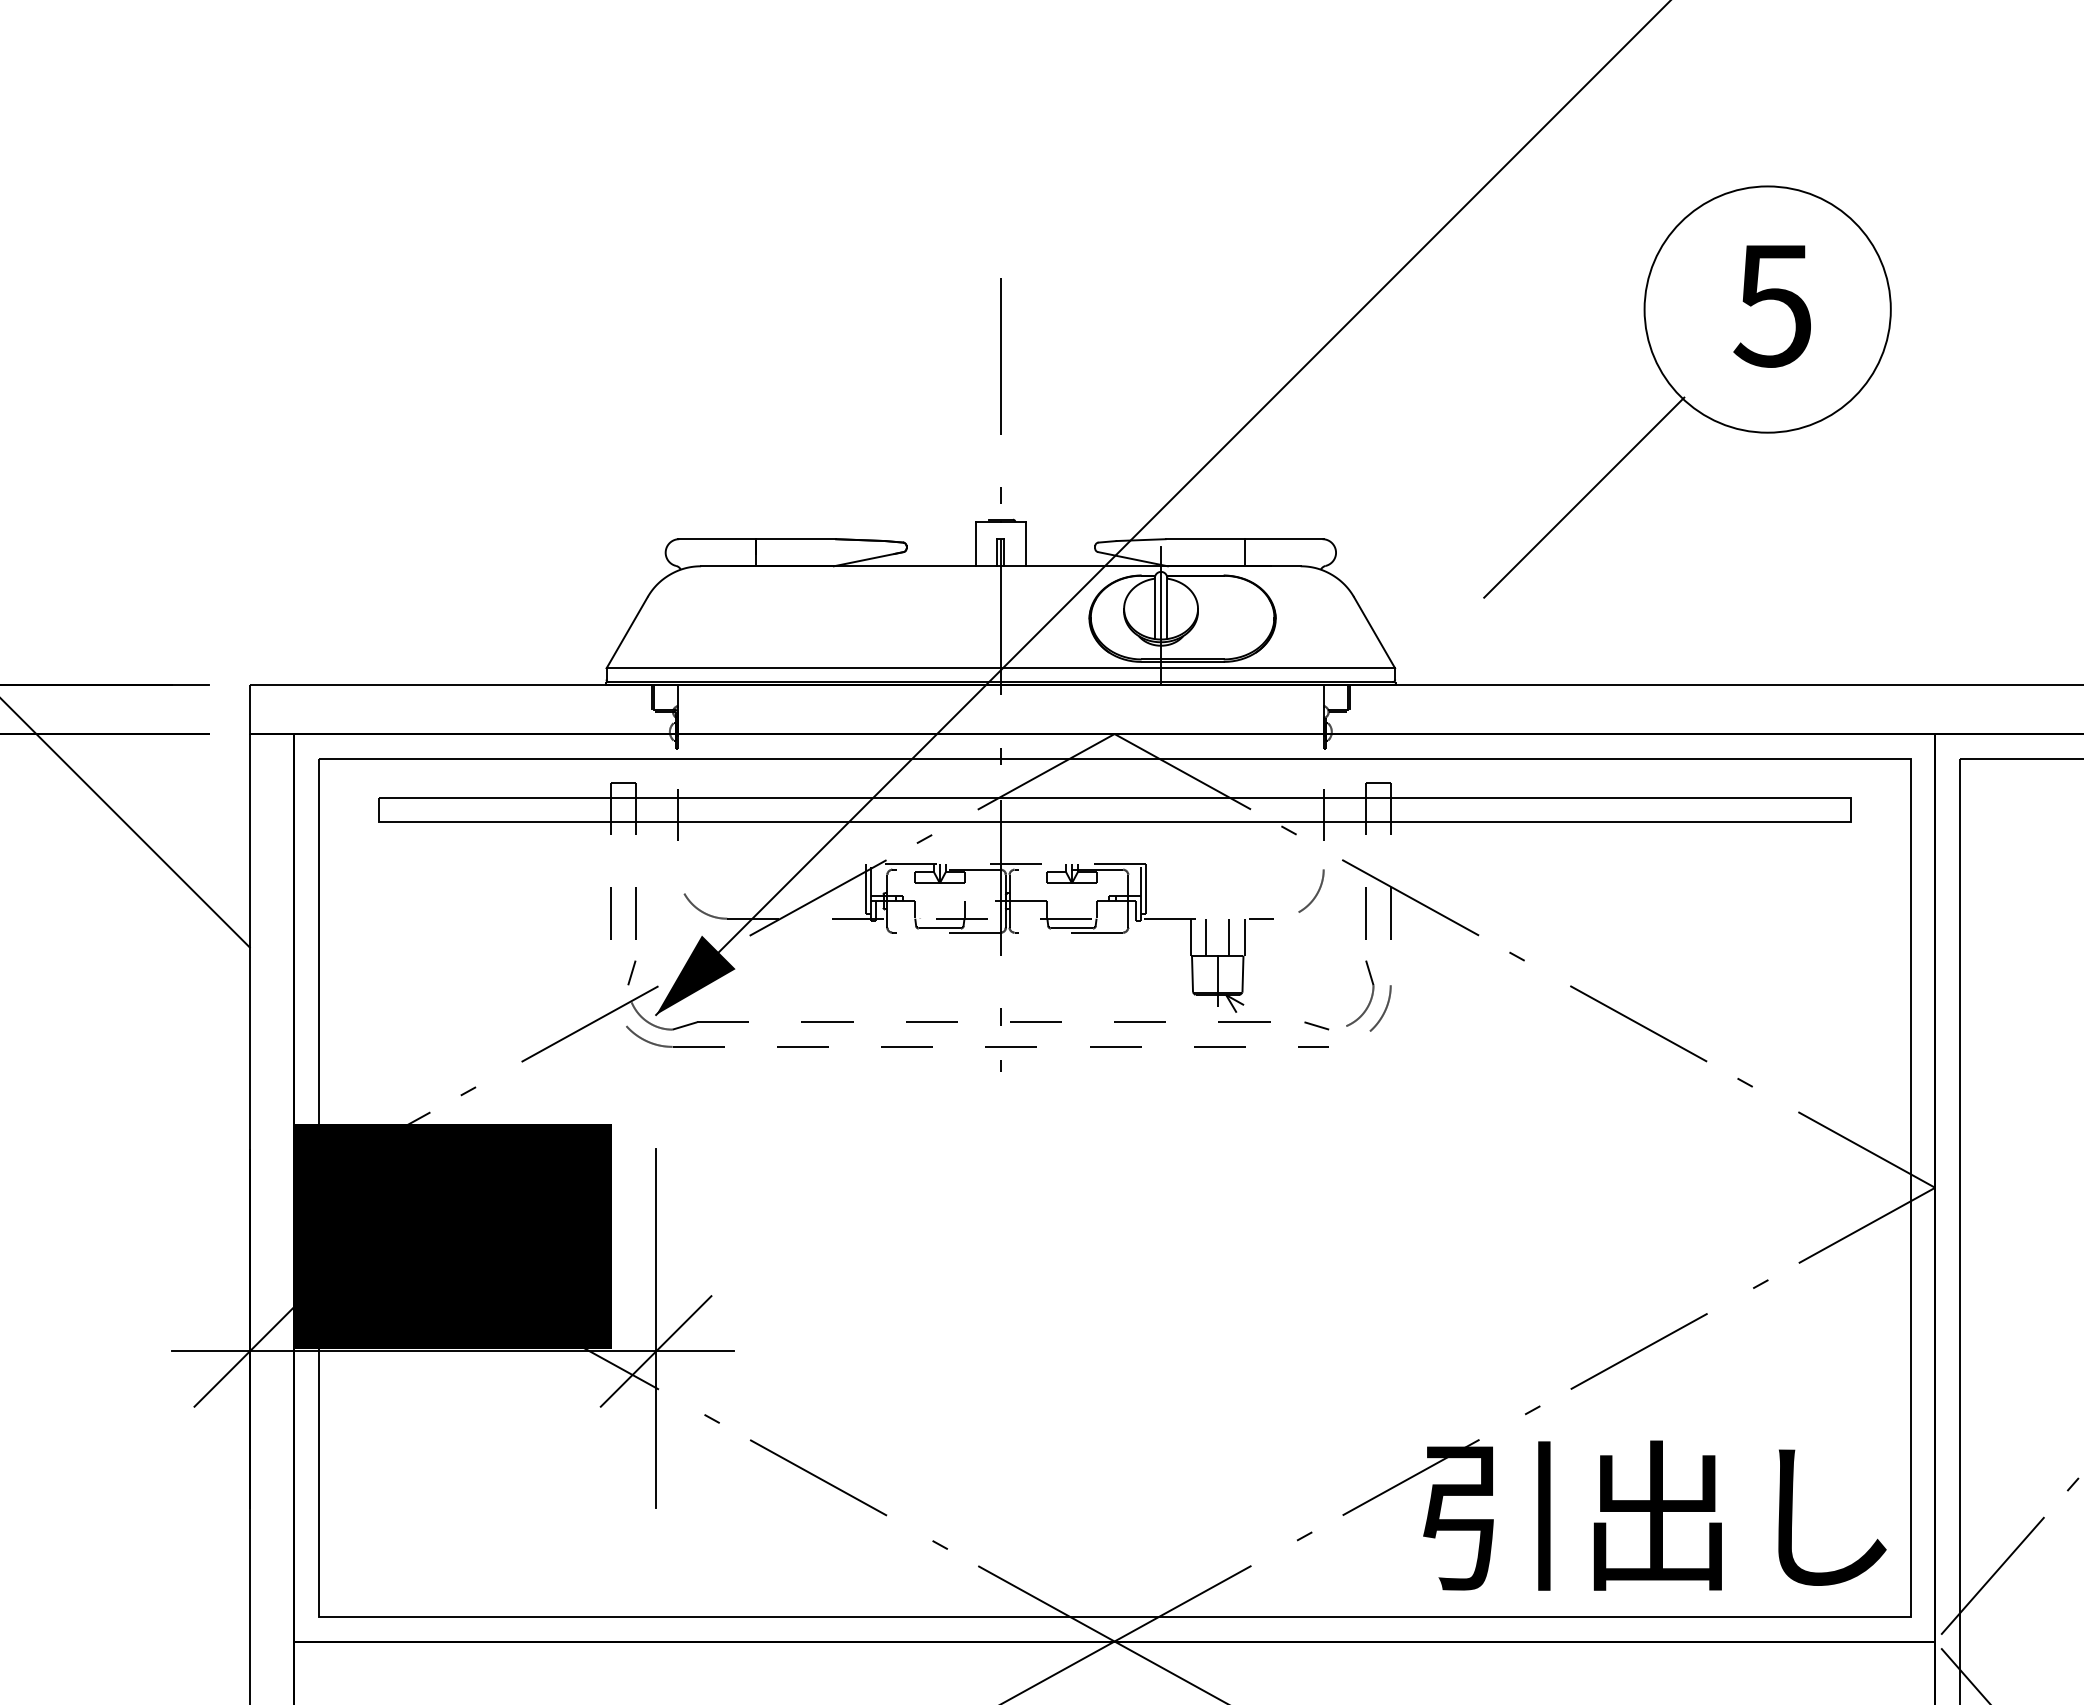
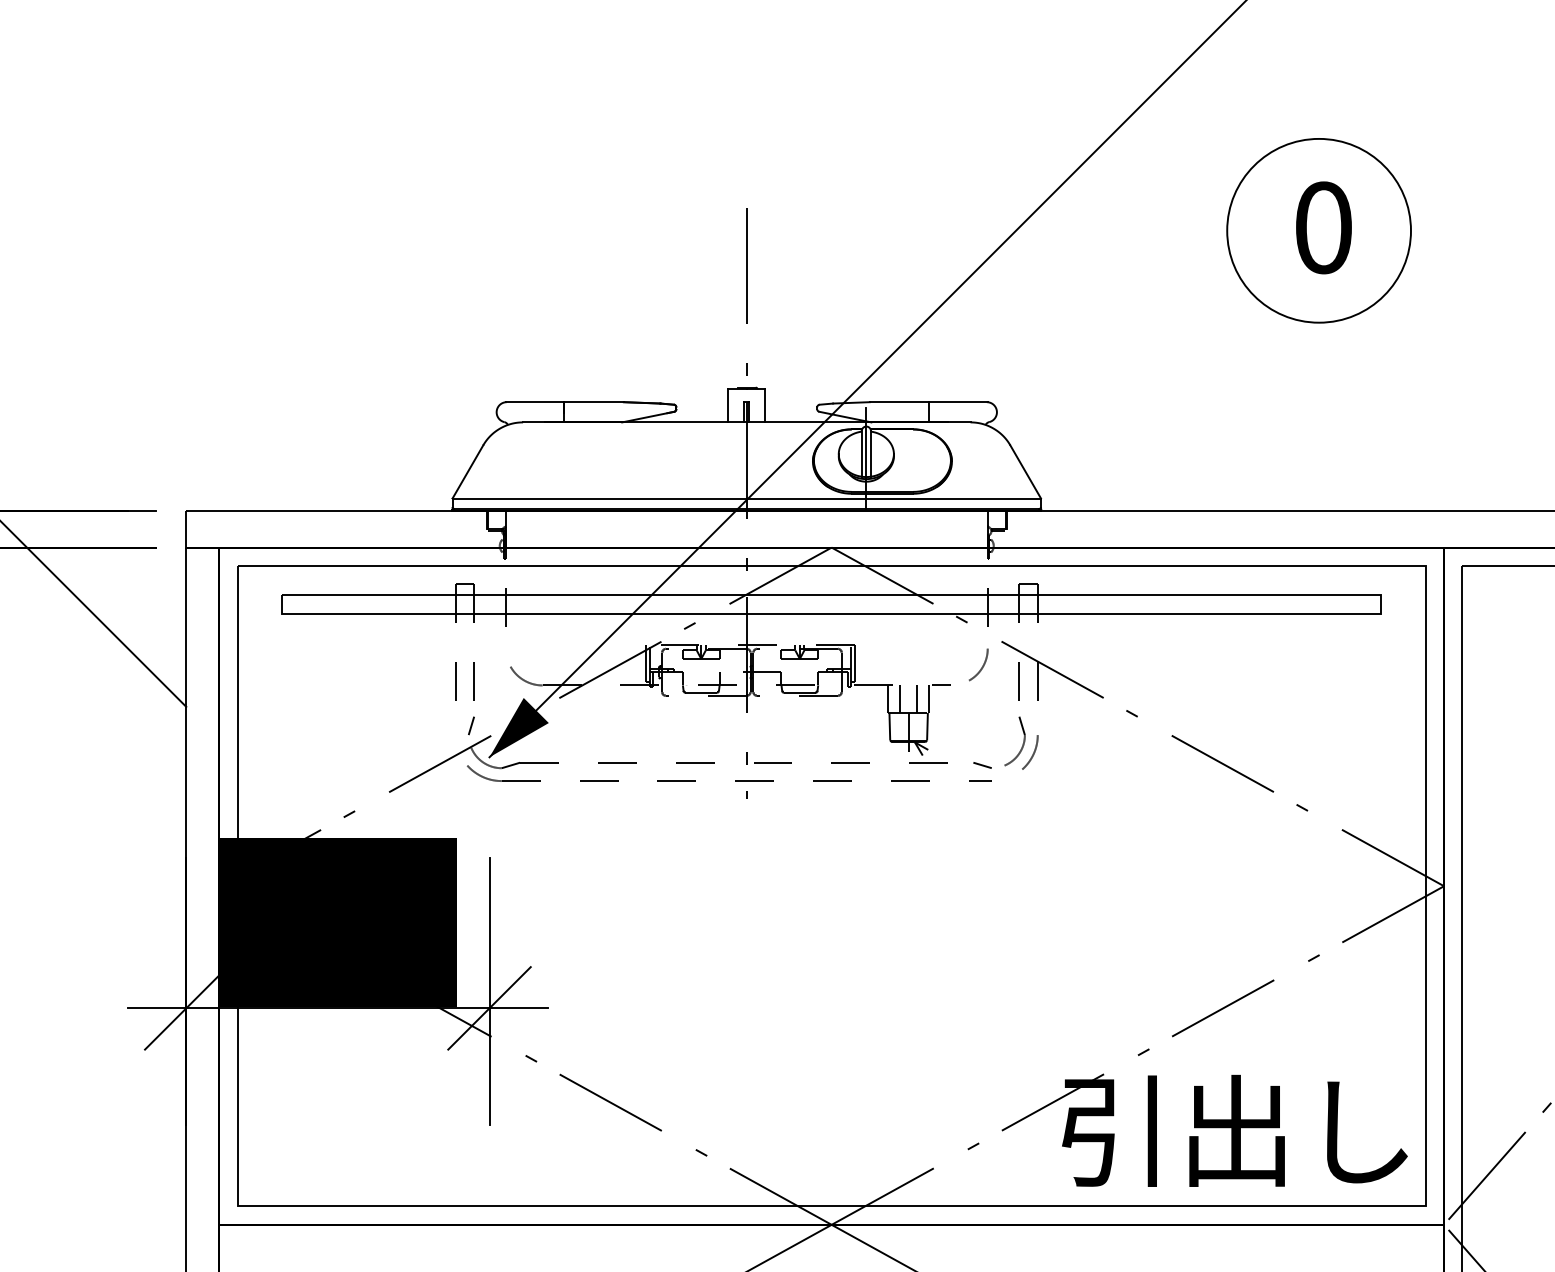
text: (1772, 305) -> (1322, 227), 5 -> 0
line: (1584, 497) -> (1182, 371), removed

